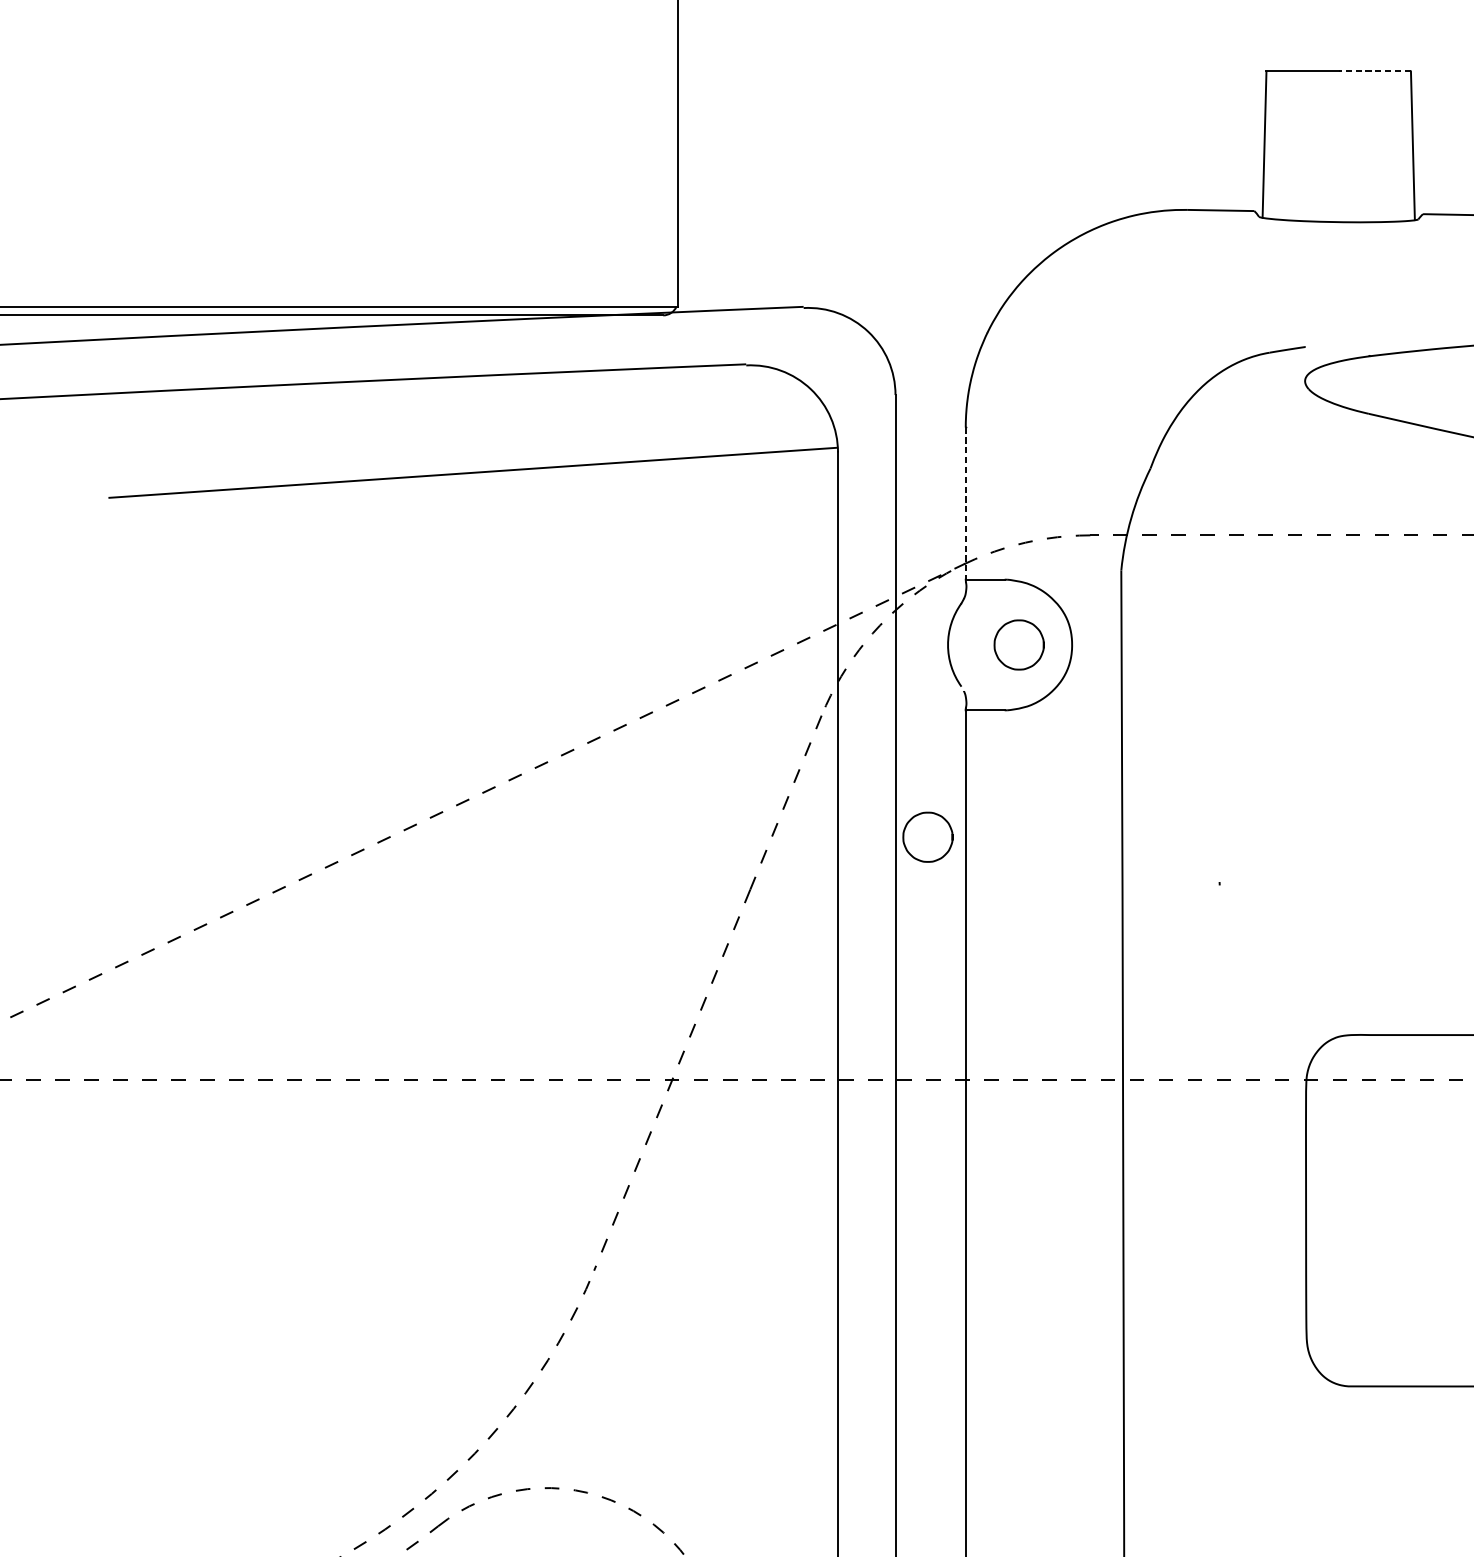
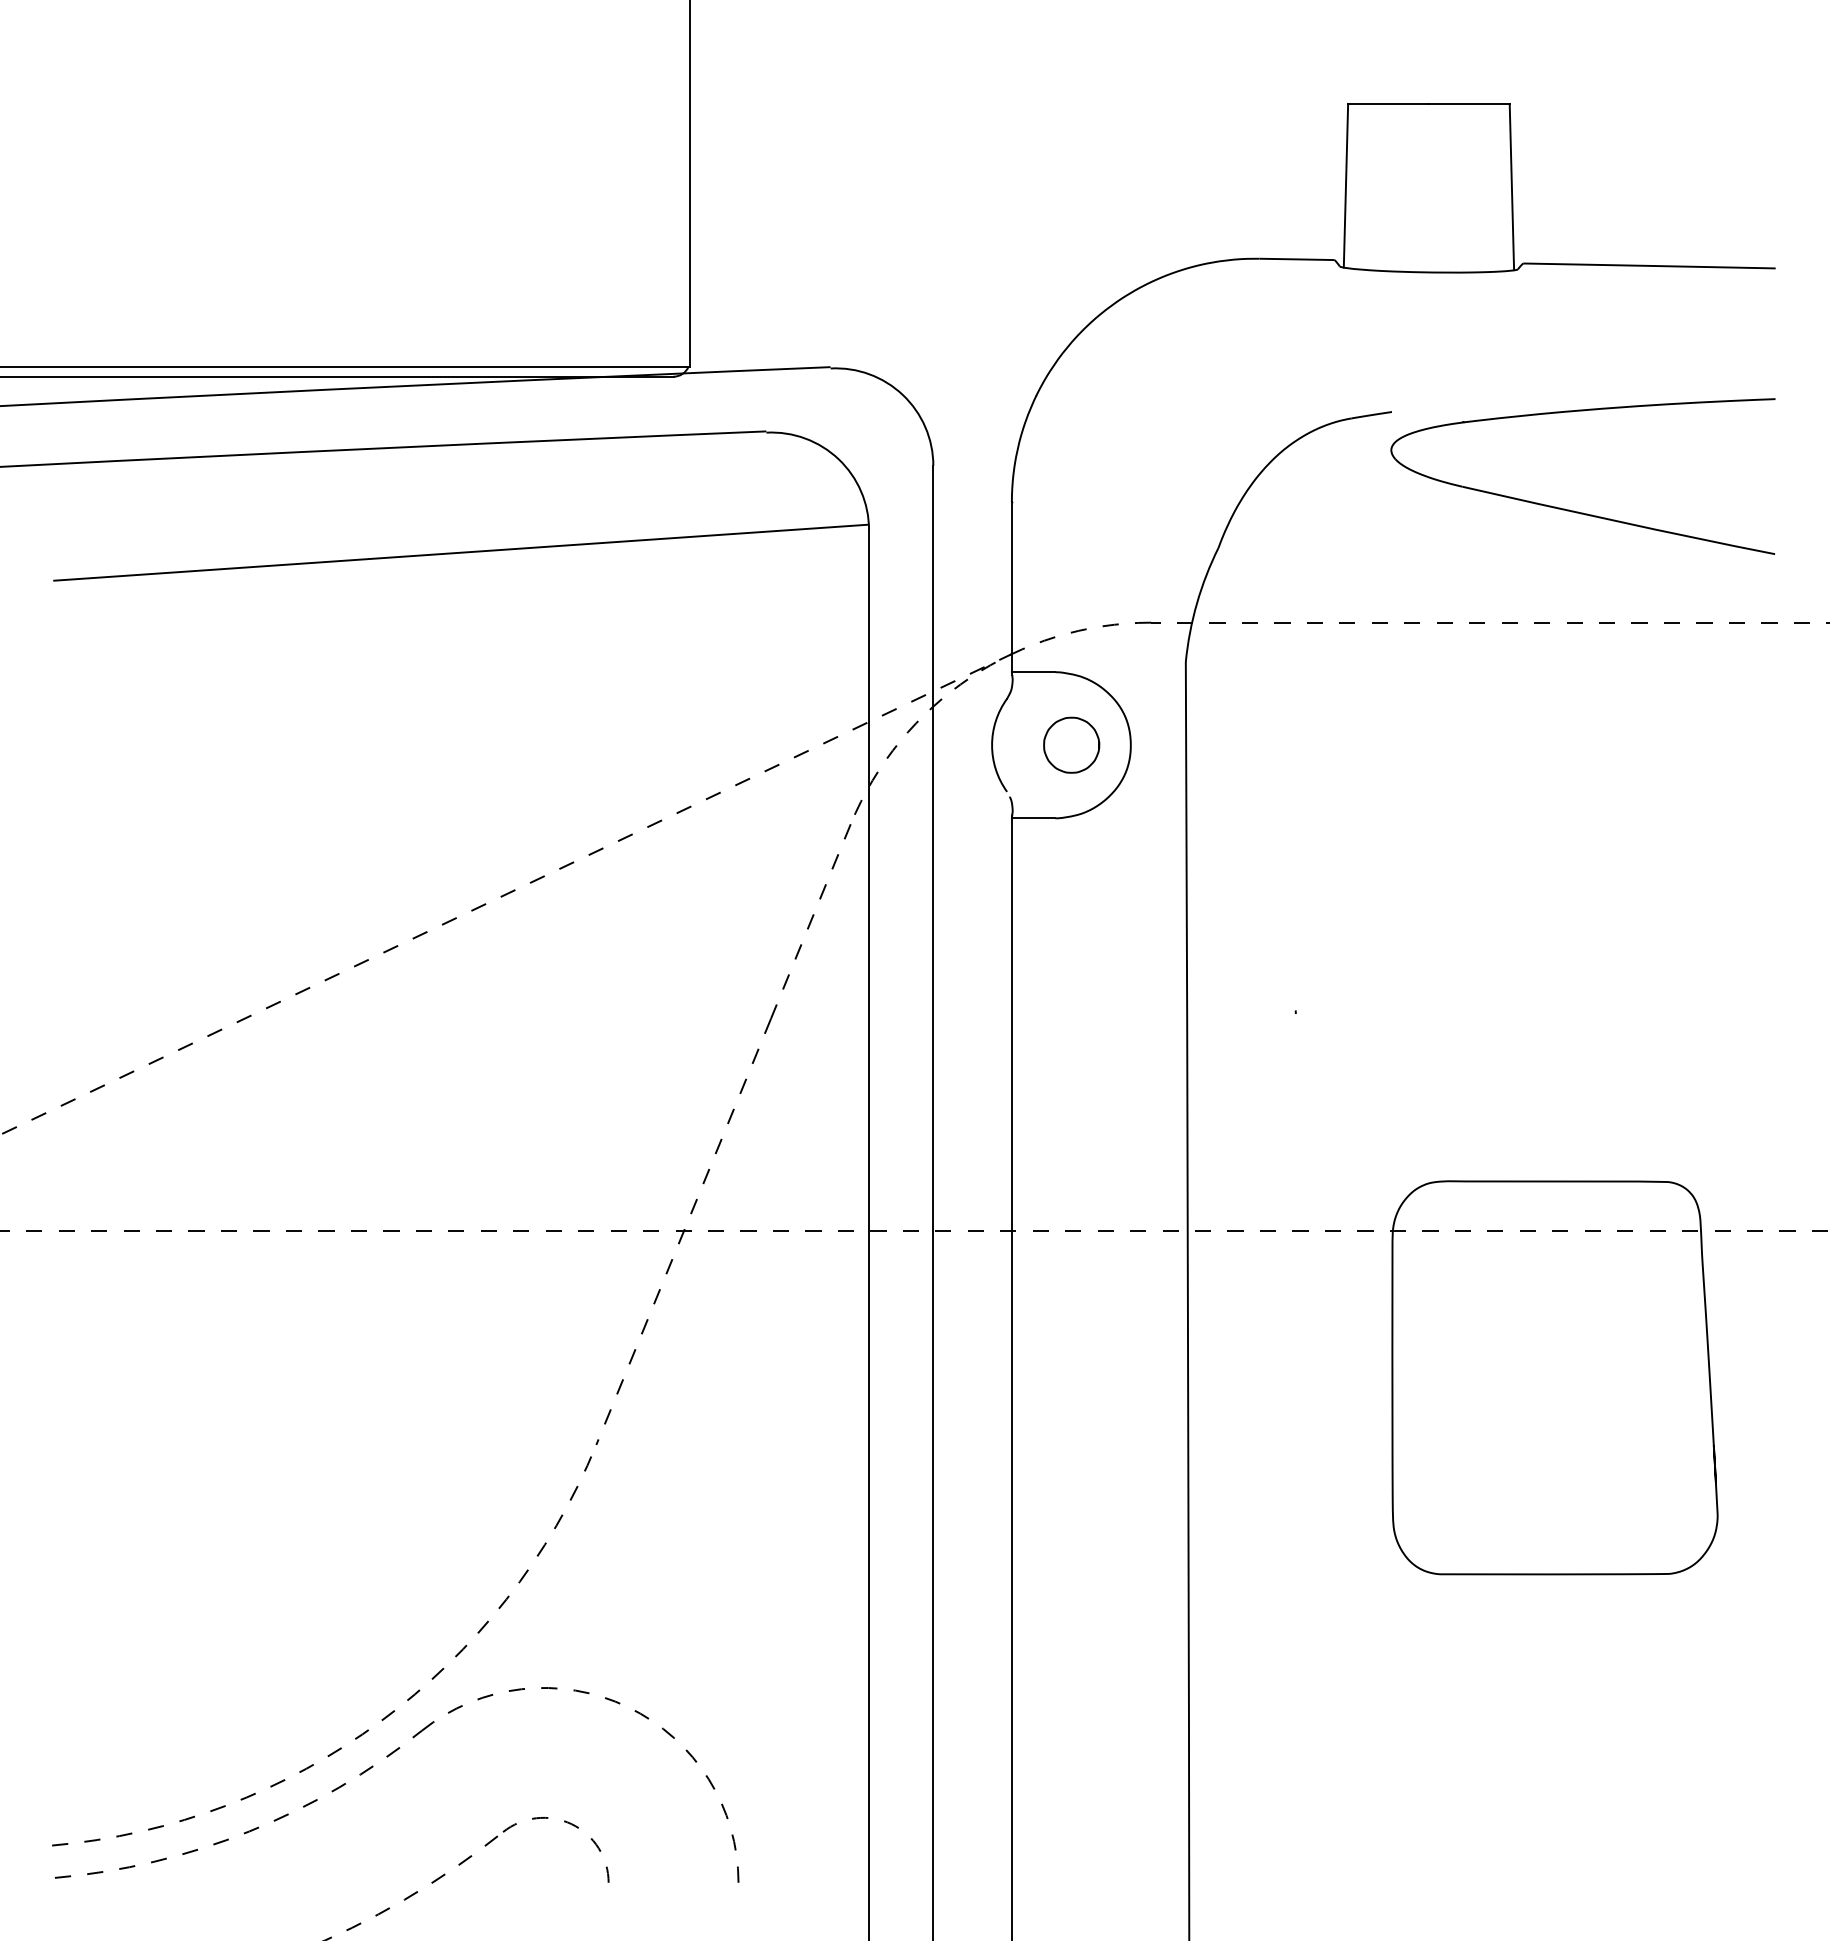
line: (1374, 71) -> (1468, 103), dashed -> solid
line: (965, 503) -> (1011, 587), dashed -> solid
curve: (918, 816) -> (958, 936), removed

